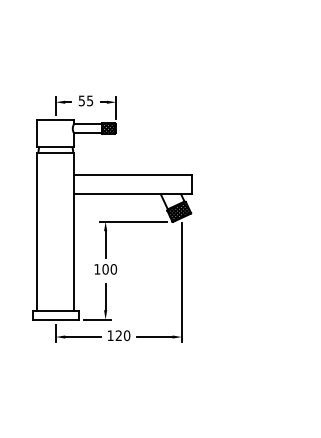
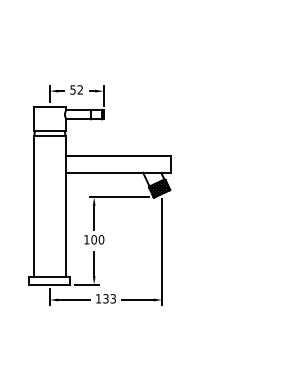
text: (89, 100) -> (79, 89), 55 -> 52
hatch: (108, 128) -> (96, 114), removed
text: (122, 335) -> (109, 298), 120 -> 133

